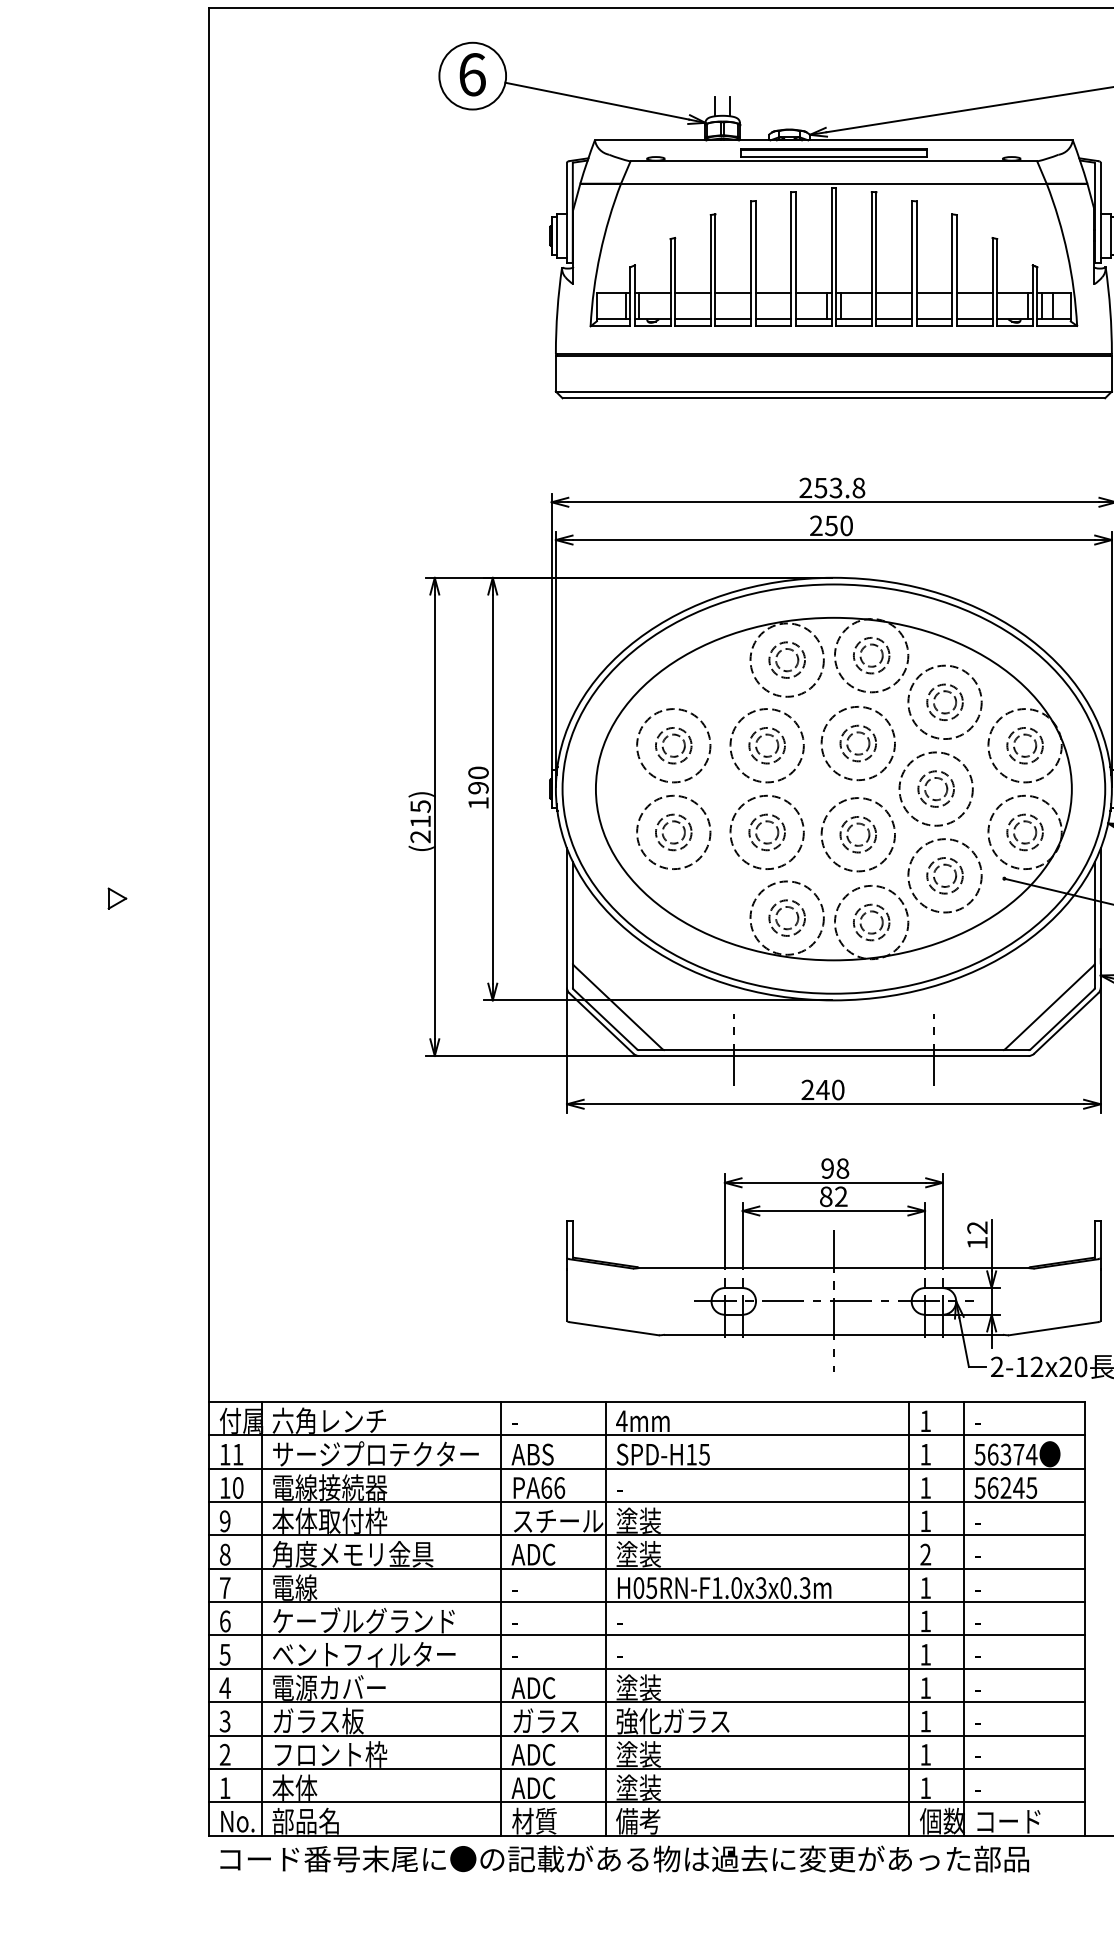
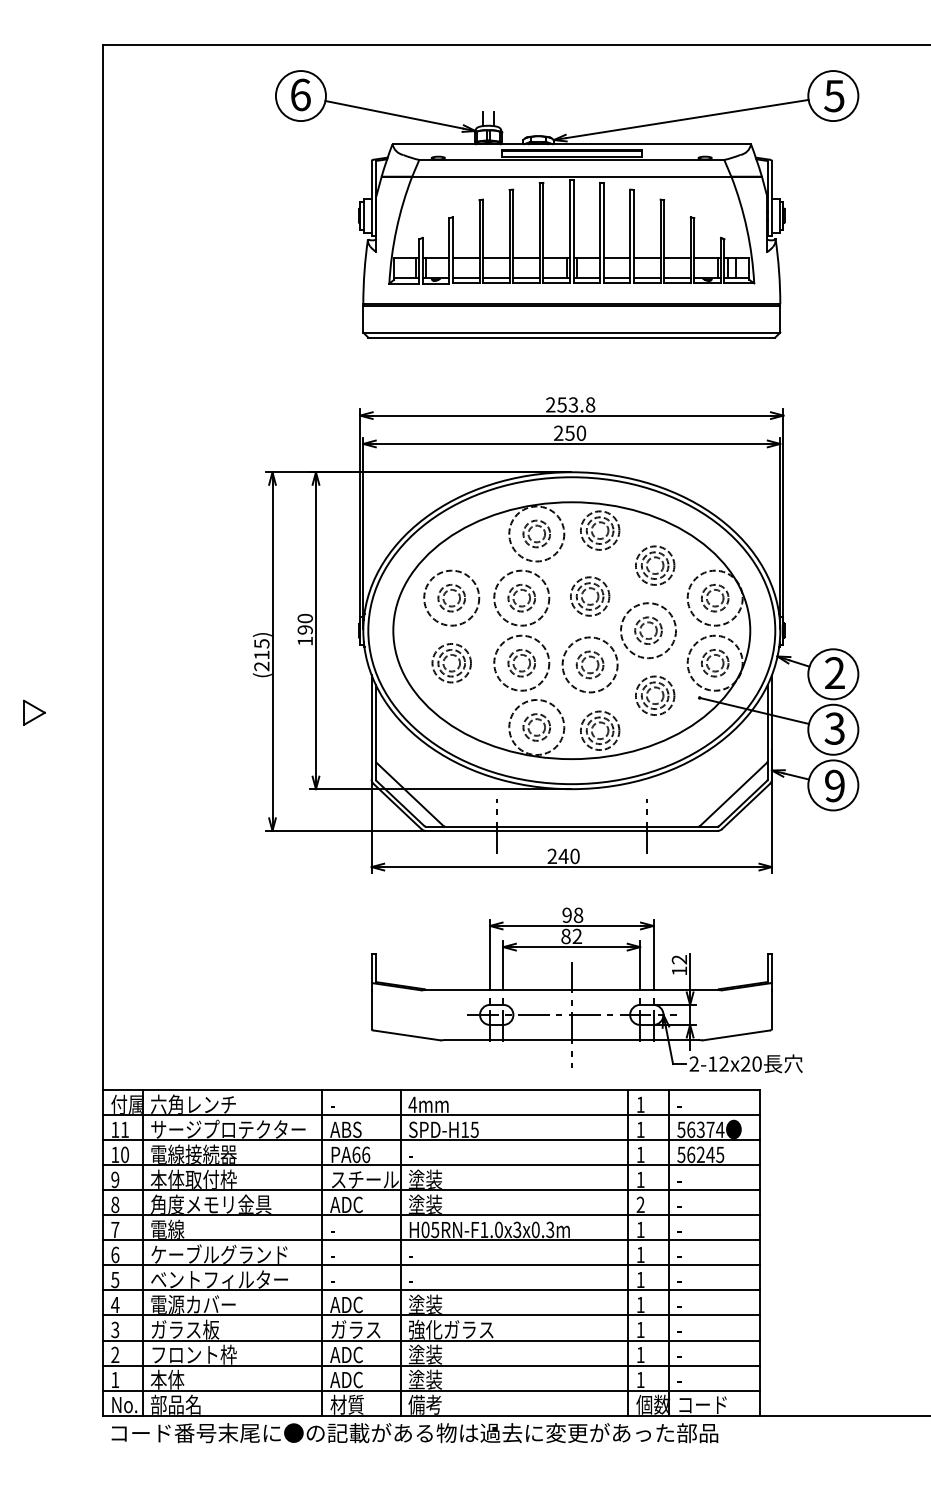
circle: (870, 655) -> (599, 530), size x0.7
circle: (944, 702) -> (654, 565), size x0.7
circle: (857, 743) -> (589, 596), size x0.7
circle: (673, 831) -> (451, 662), size x0.7
circle: (944, 875) -> (654, 695), size x0.7
part: (117, 898) -> (34, 712), size x1.6
circle: (870, 922) -> (599, 730), size x0.7

